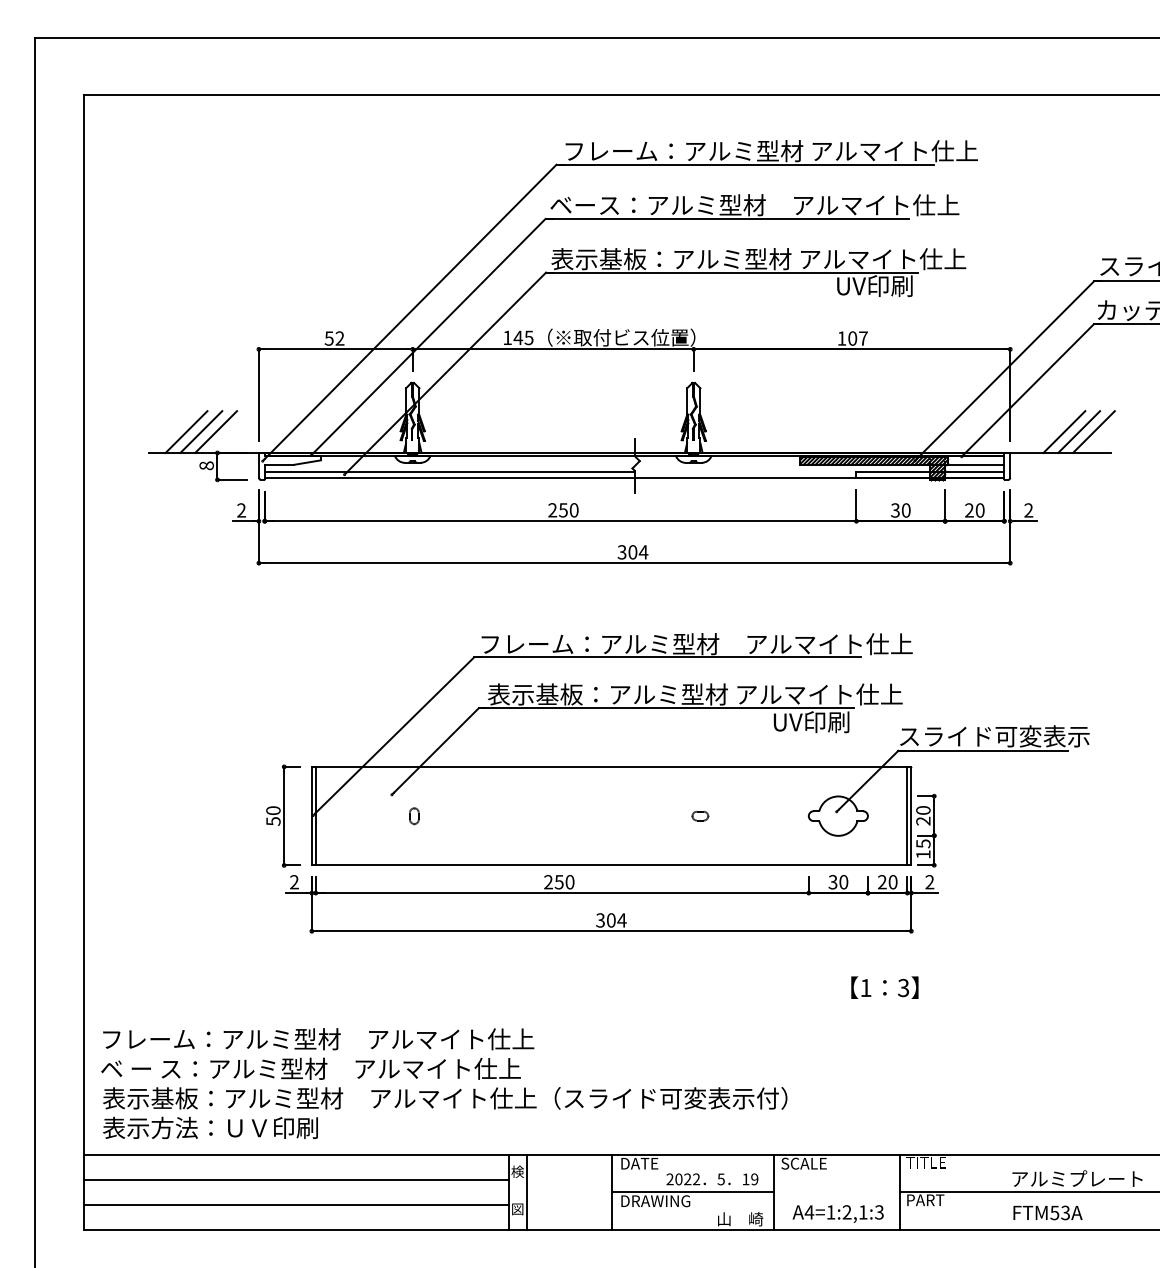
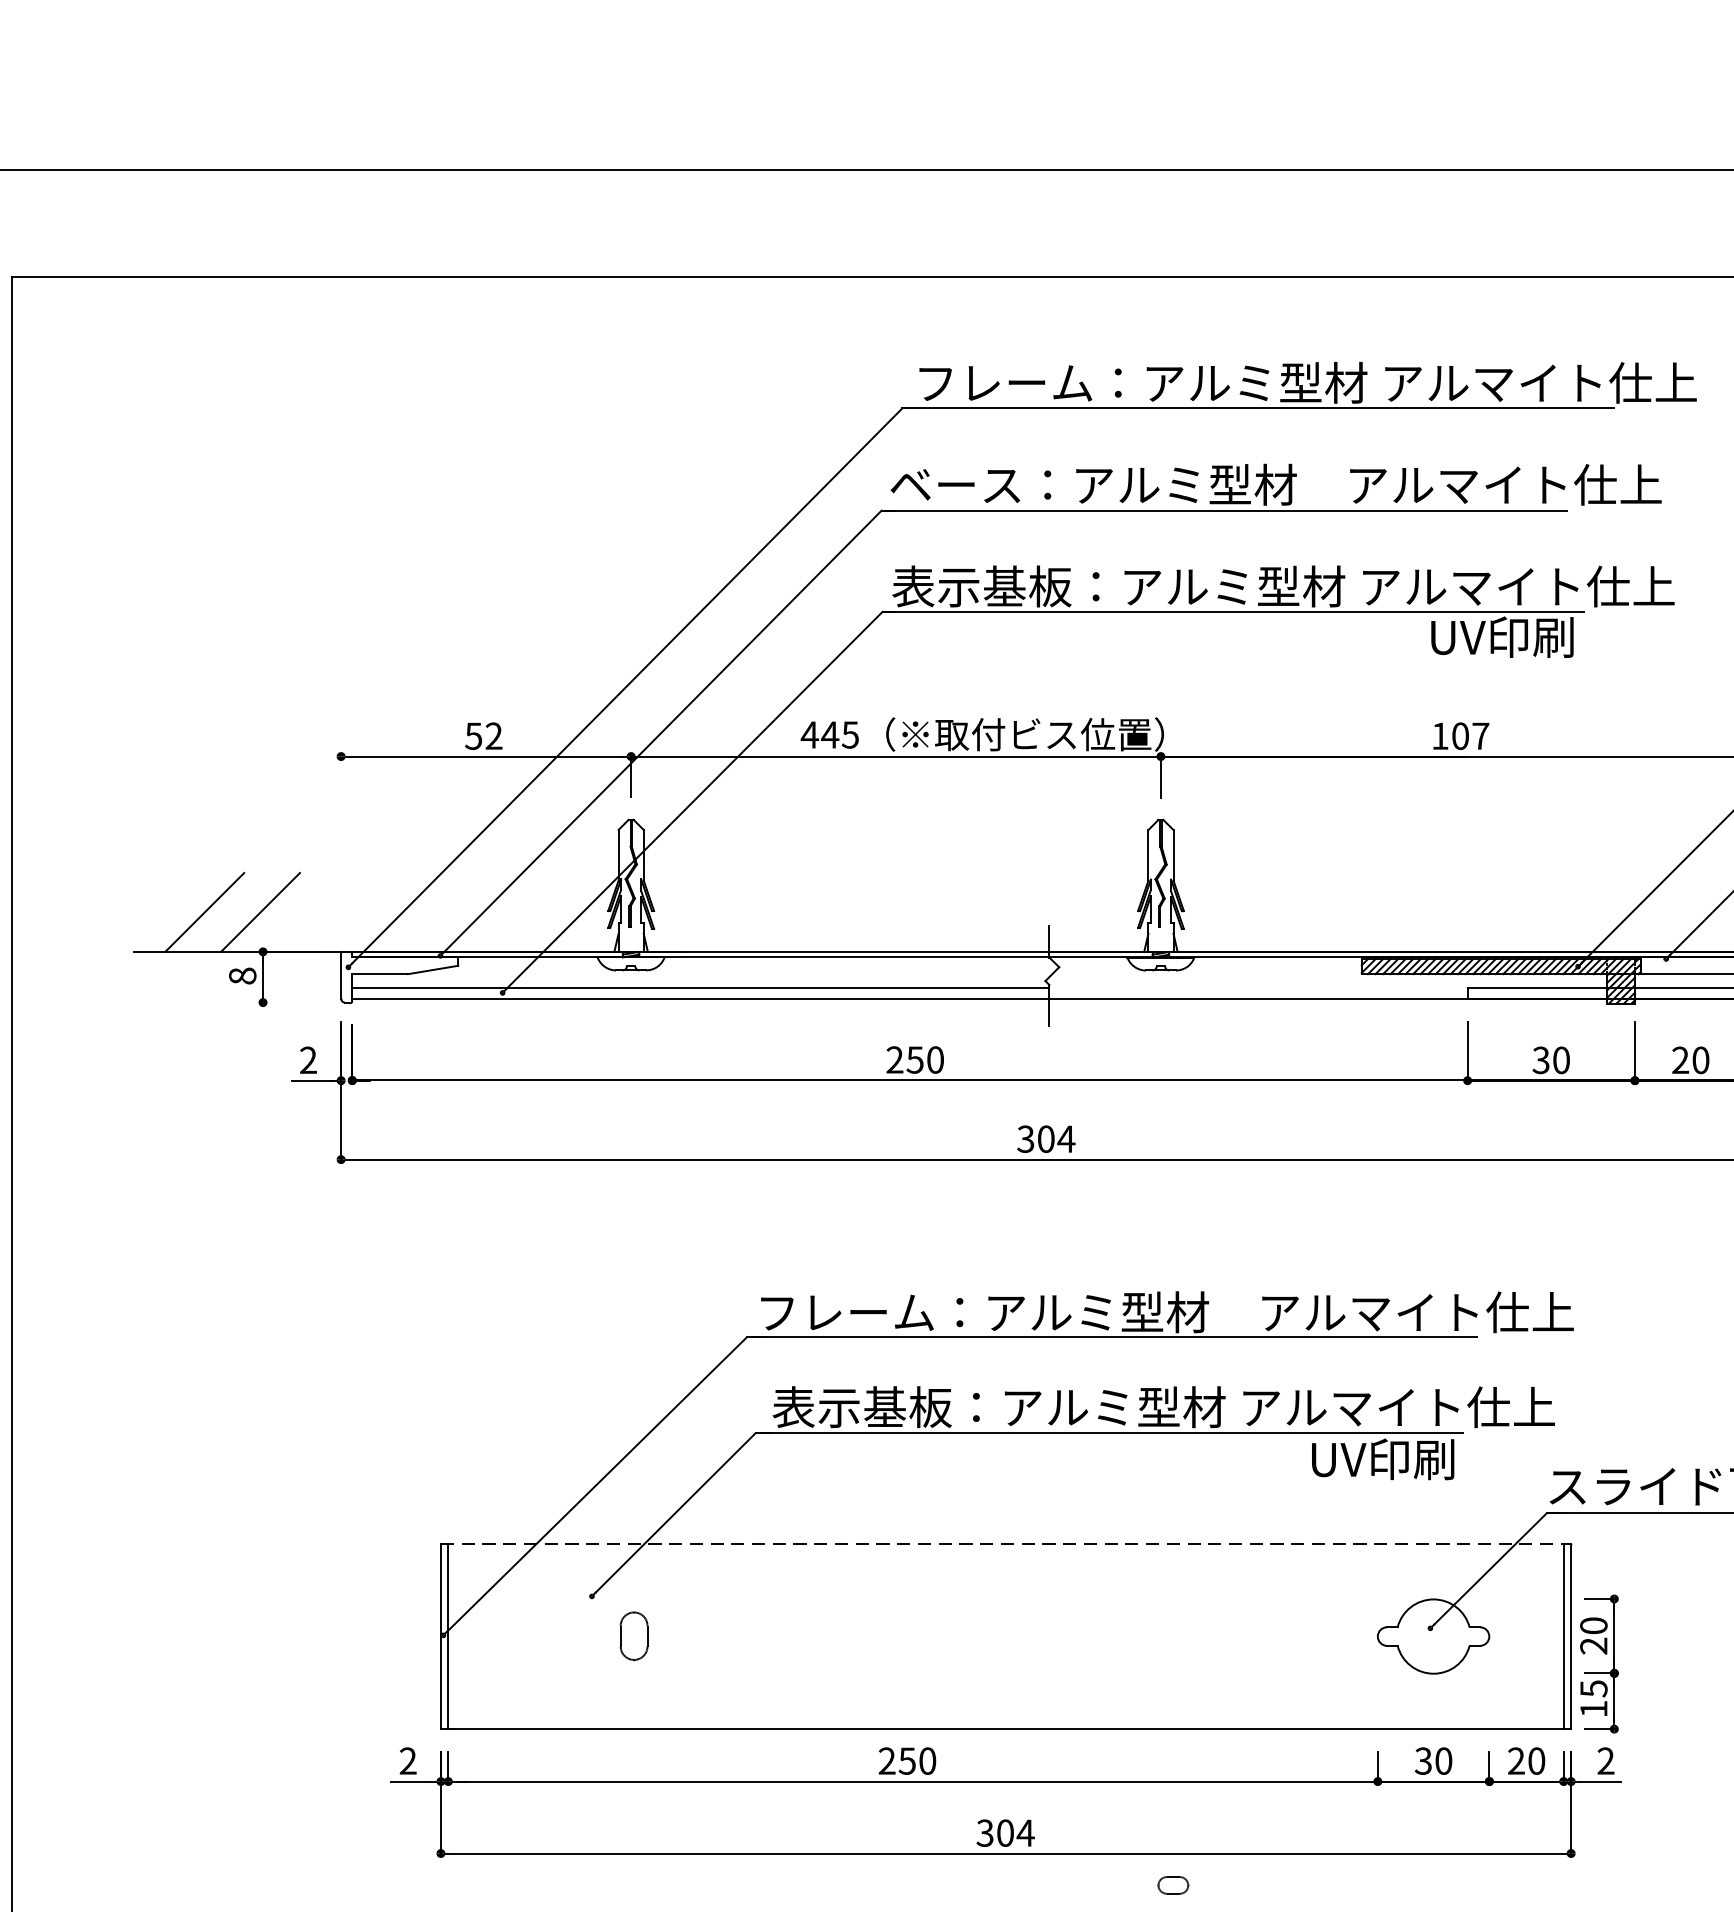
text: (507, 337) -> (809, 734), 145 -> 445
line: (258, 395) -> (340, 843), removed
line: (201, 431) -> (232, 911), removed
line: (232, 479) -> (291, 1001), removed
line: (611, 766) -> (1005, 1542), solid -> dashed
part: (283, 815) -> (387, 1635), removed
part: (700, 815) -> (1173, 1884), moved
part: (414, 816) -> (634, 1637), size x1.6

